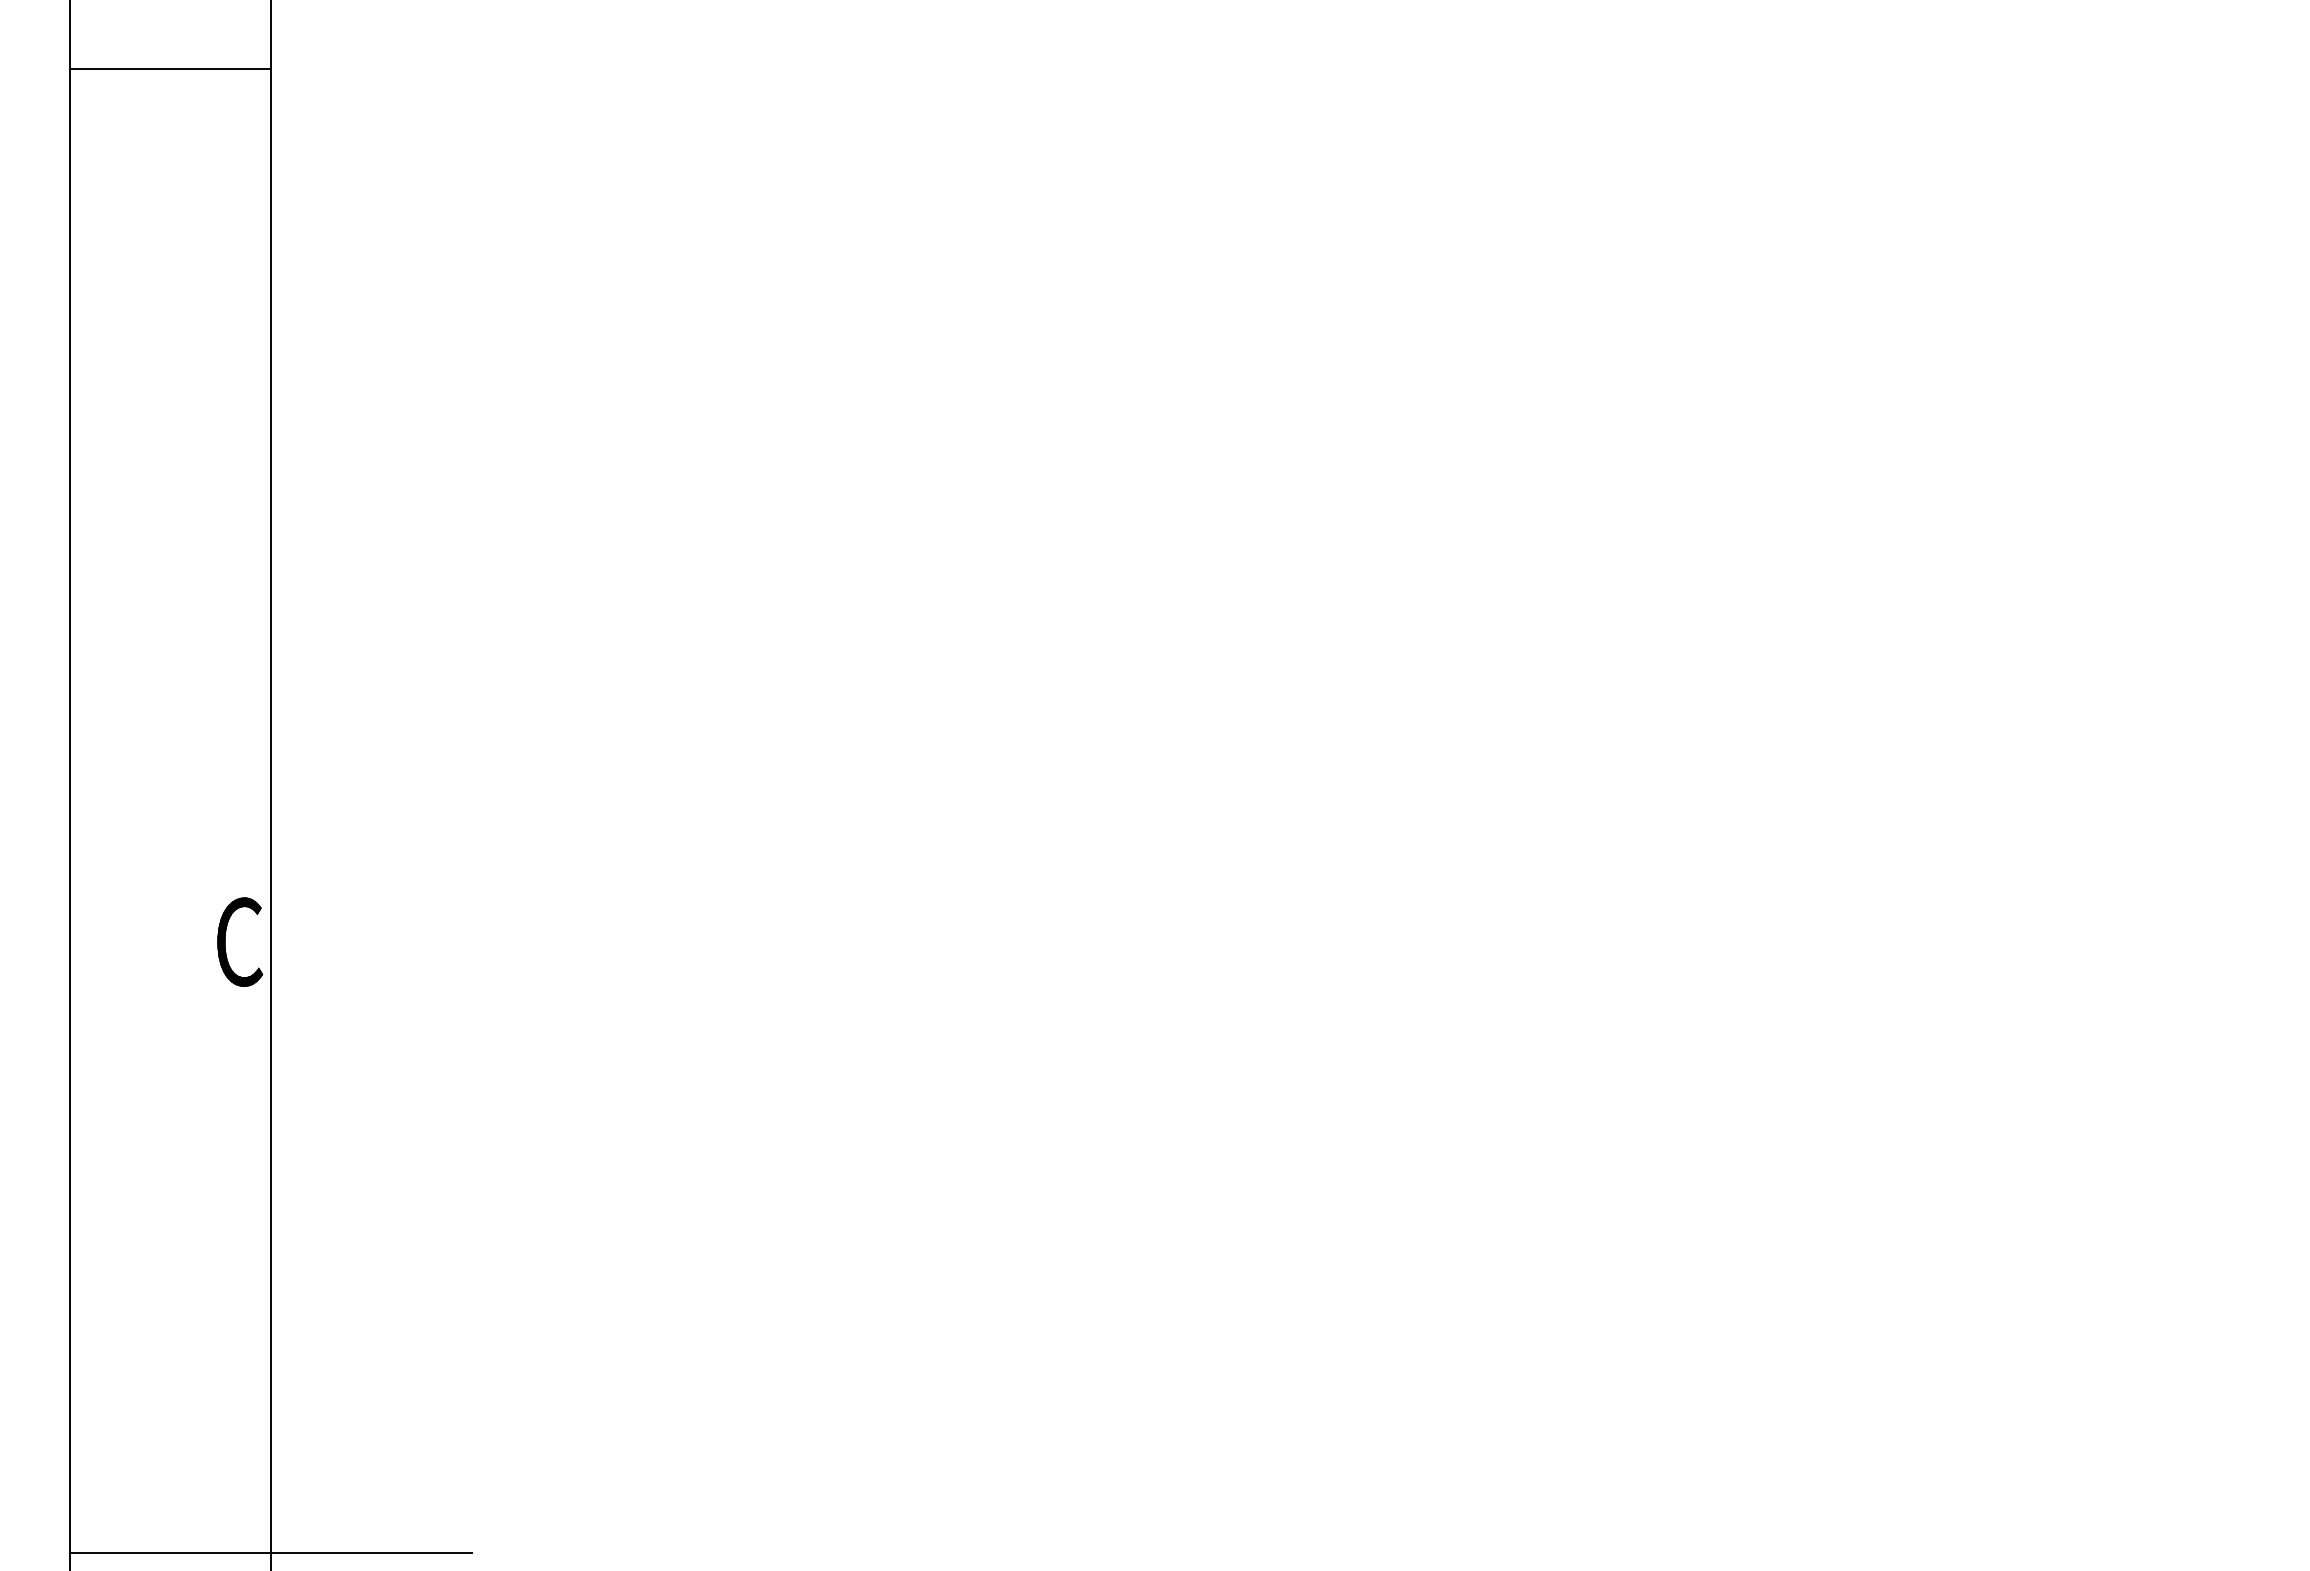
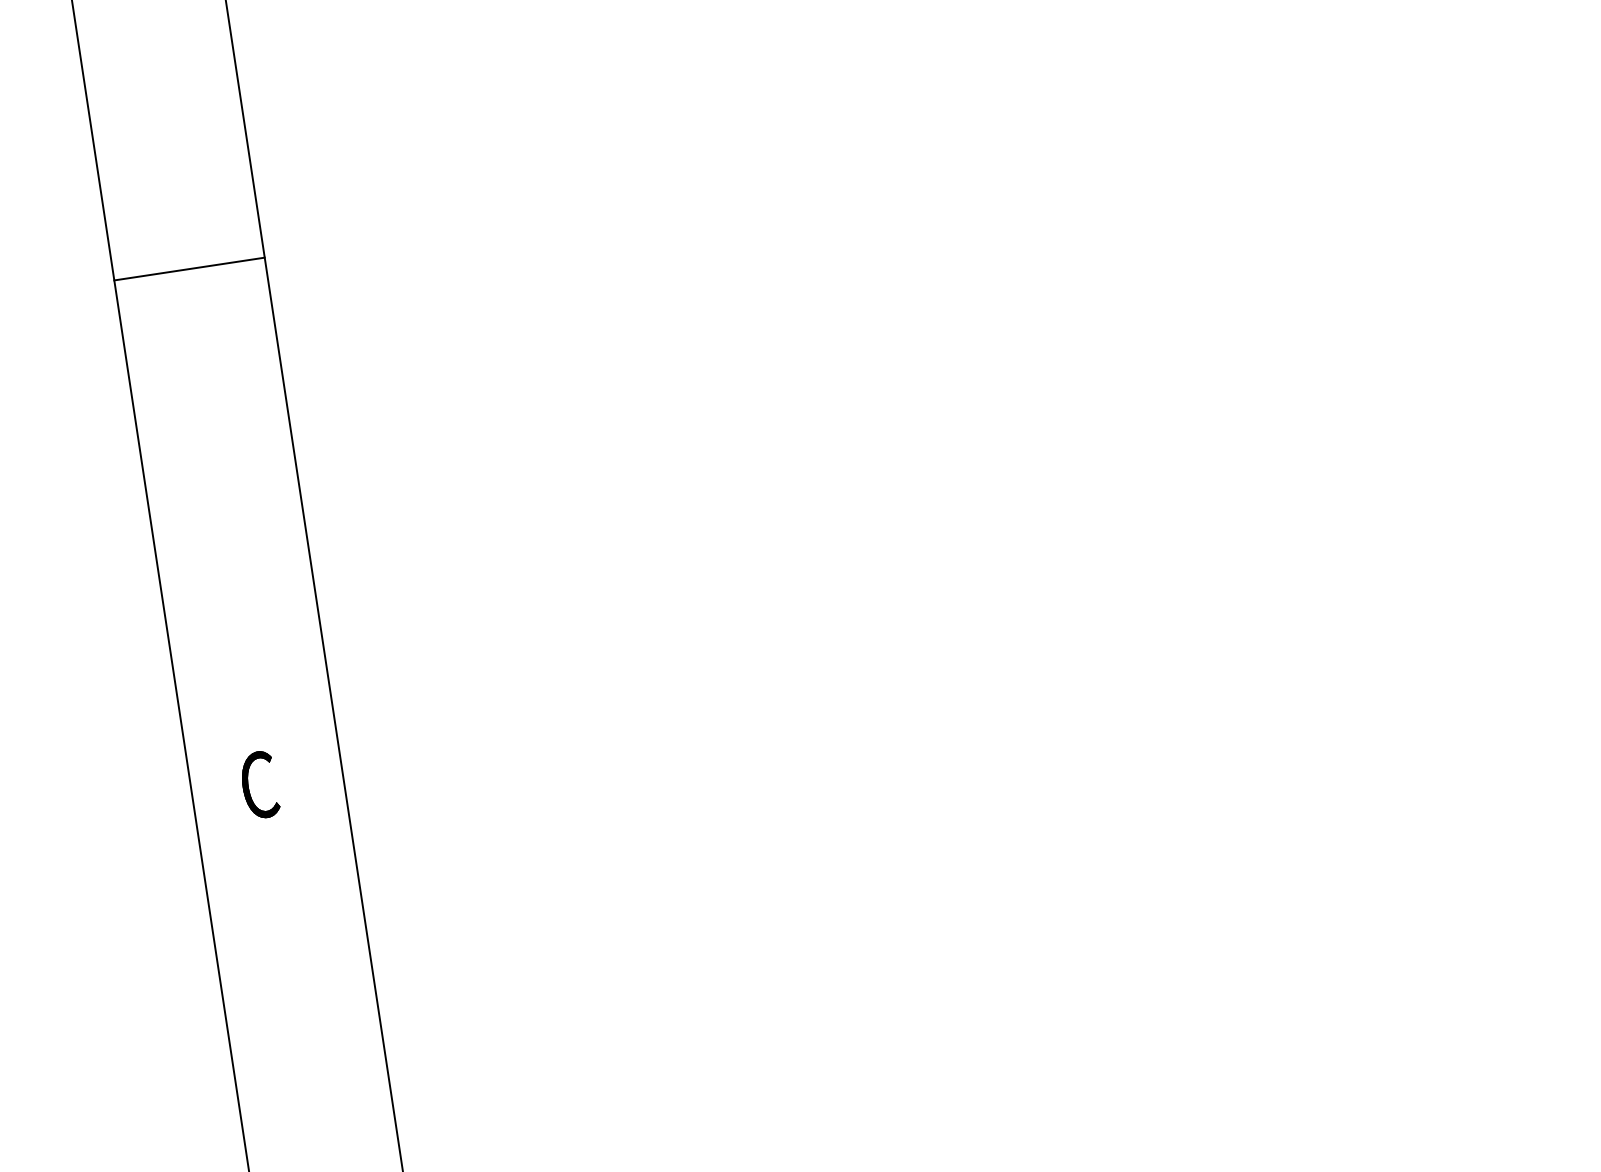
line: (170, 69) -> (189, 269), moved
text: (240, 941) -> (259, 784), moved

